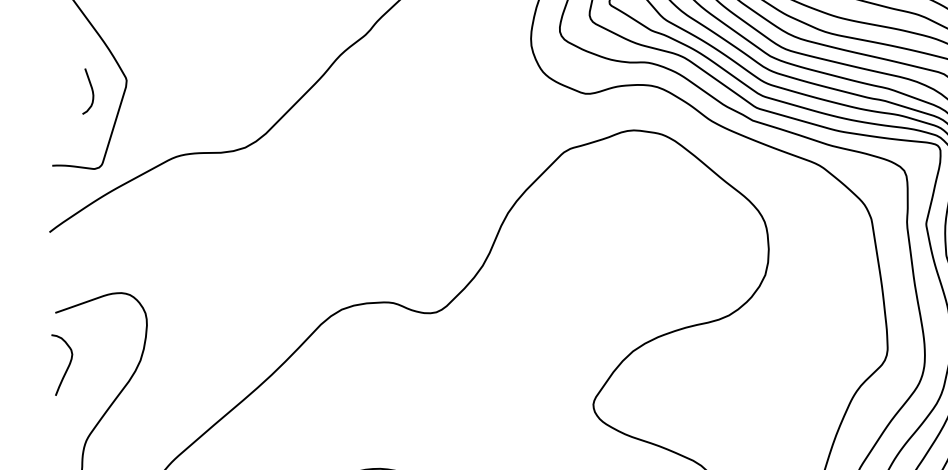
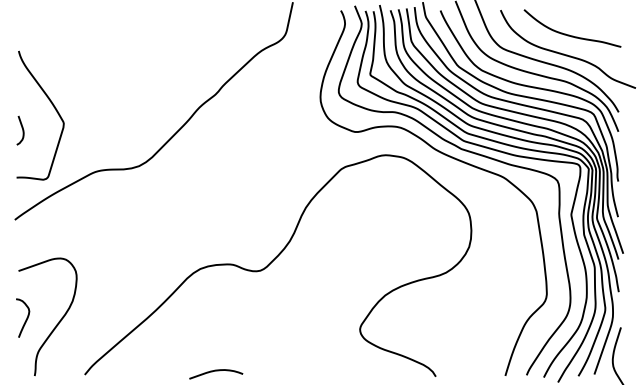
curve: (91, 91) -> (22, 130), moved
curve: (66, 367) -> (25, 319), moved

